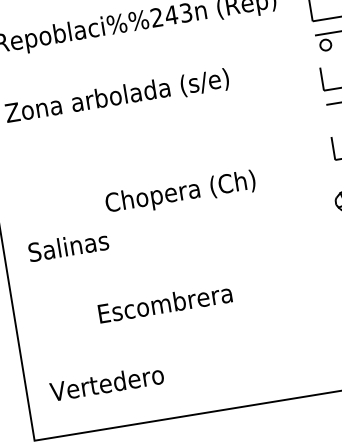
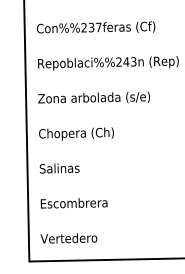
text: (180, 192) -> (76, 133), moved
text: (163, 304) -> (73, 203), moved

